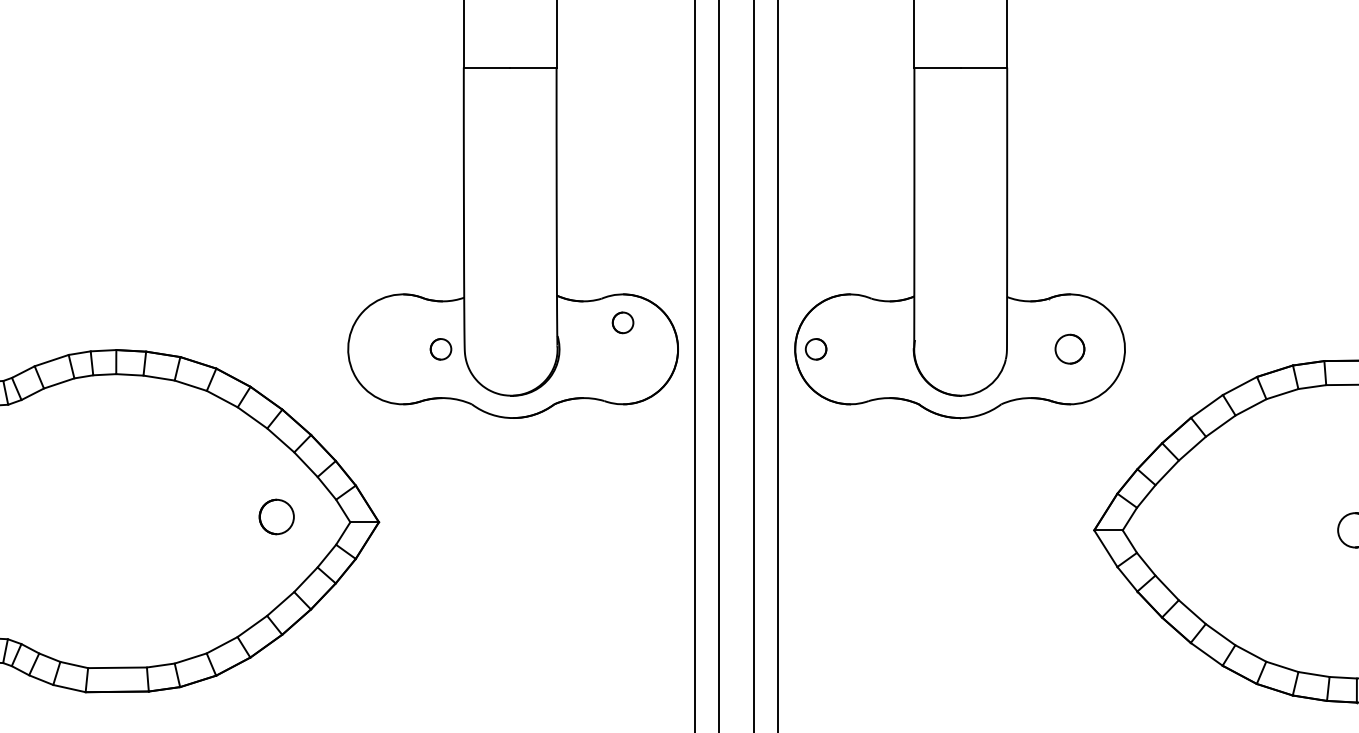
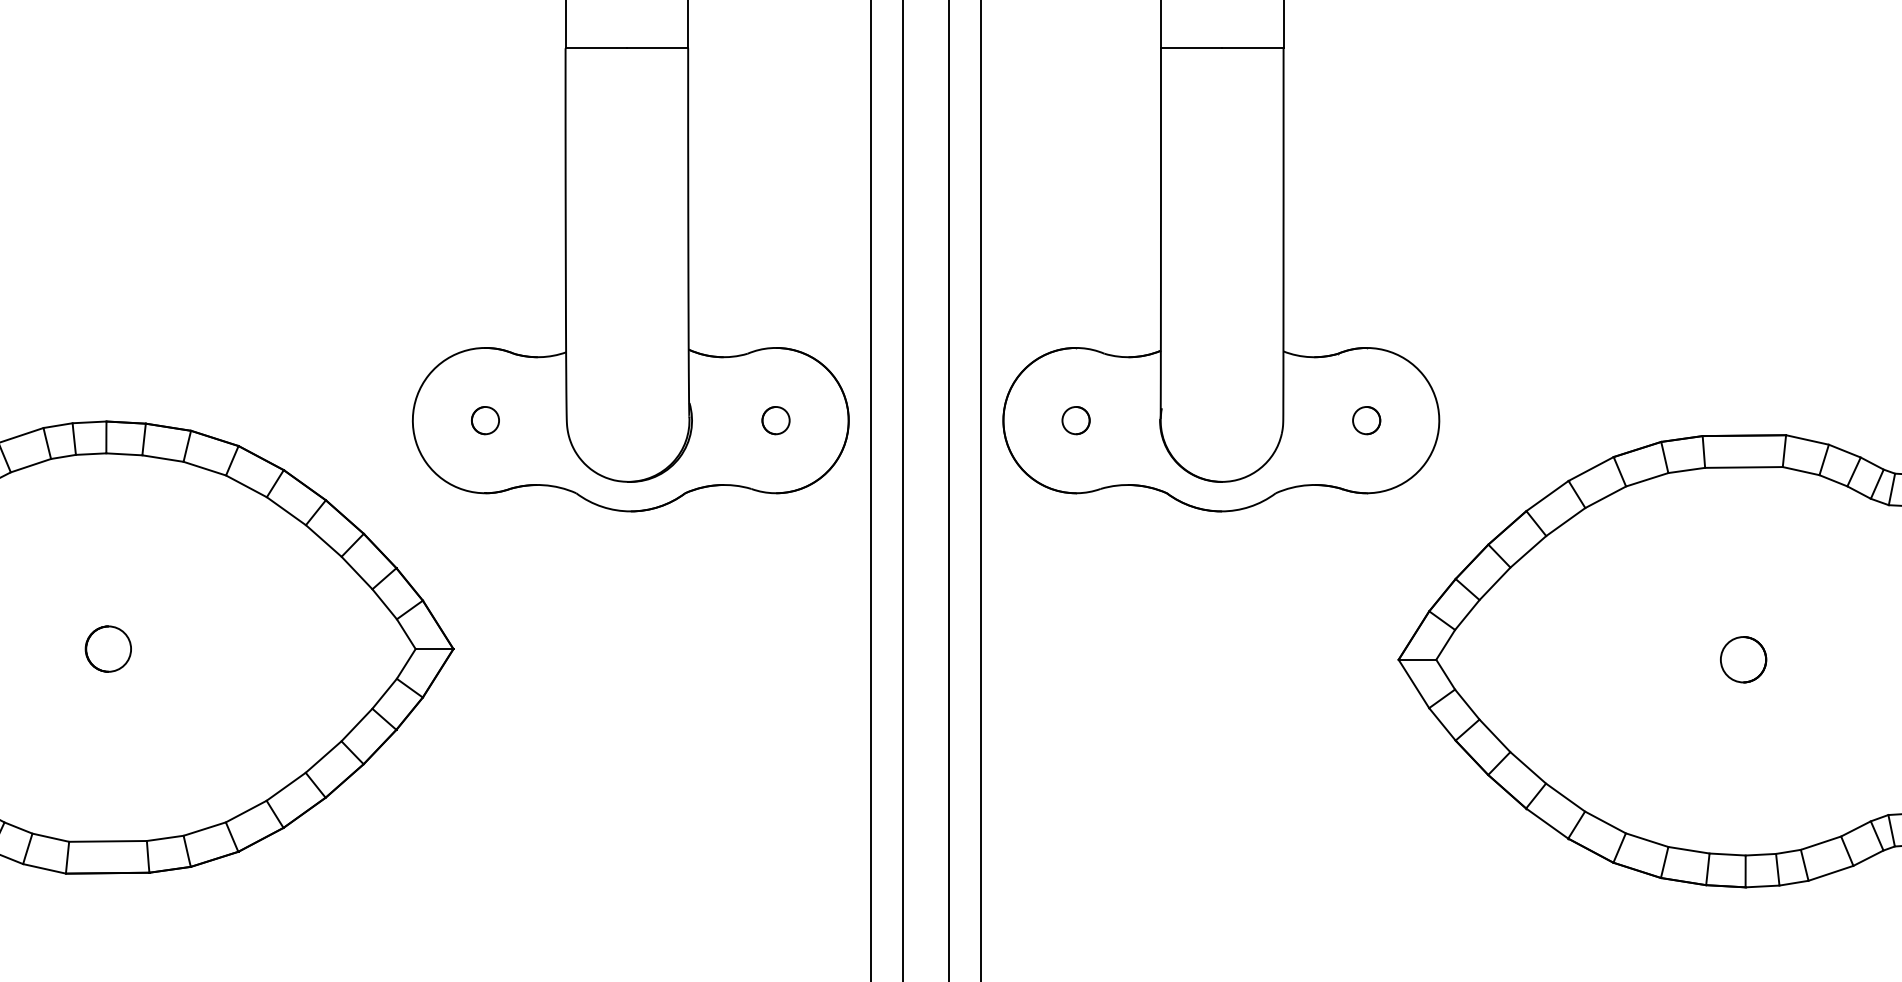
circle: (622, 322) -> (775, 420), moved
circle: (441, 349) -> (485, 420), moved
circle: (815, 349) -> (1075, 420), moved
circle: (1069, 349) -> (1366, 420), size x0.71
circle: (276, 516) -> (107, 648), moved

